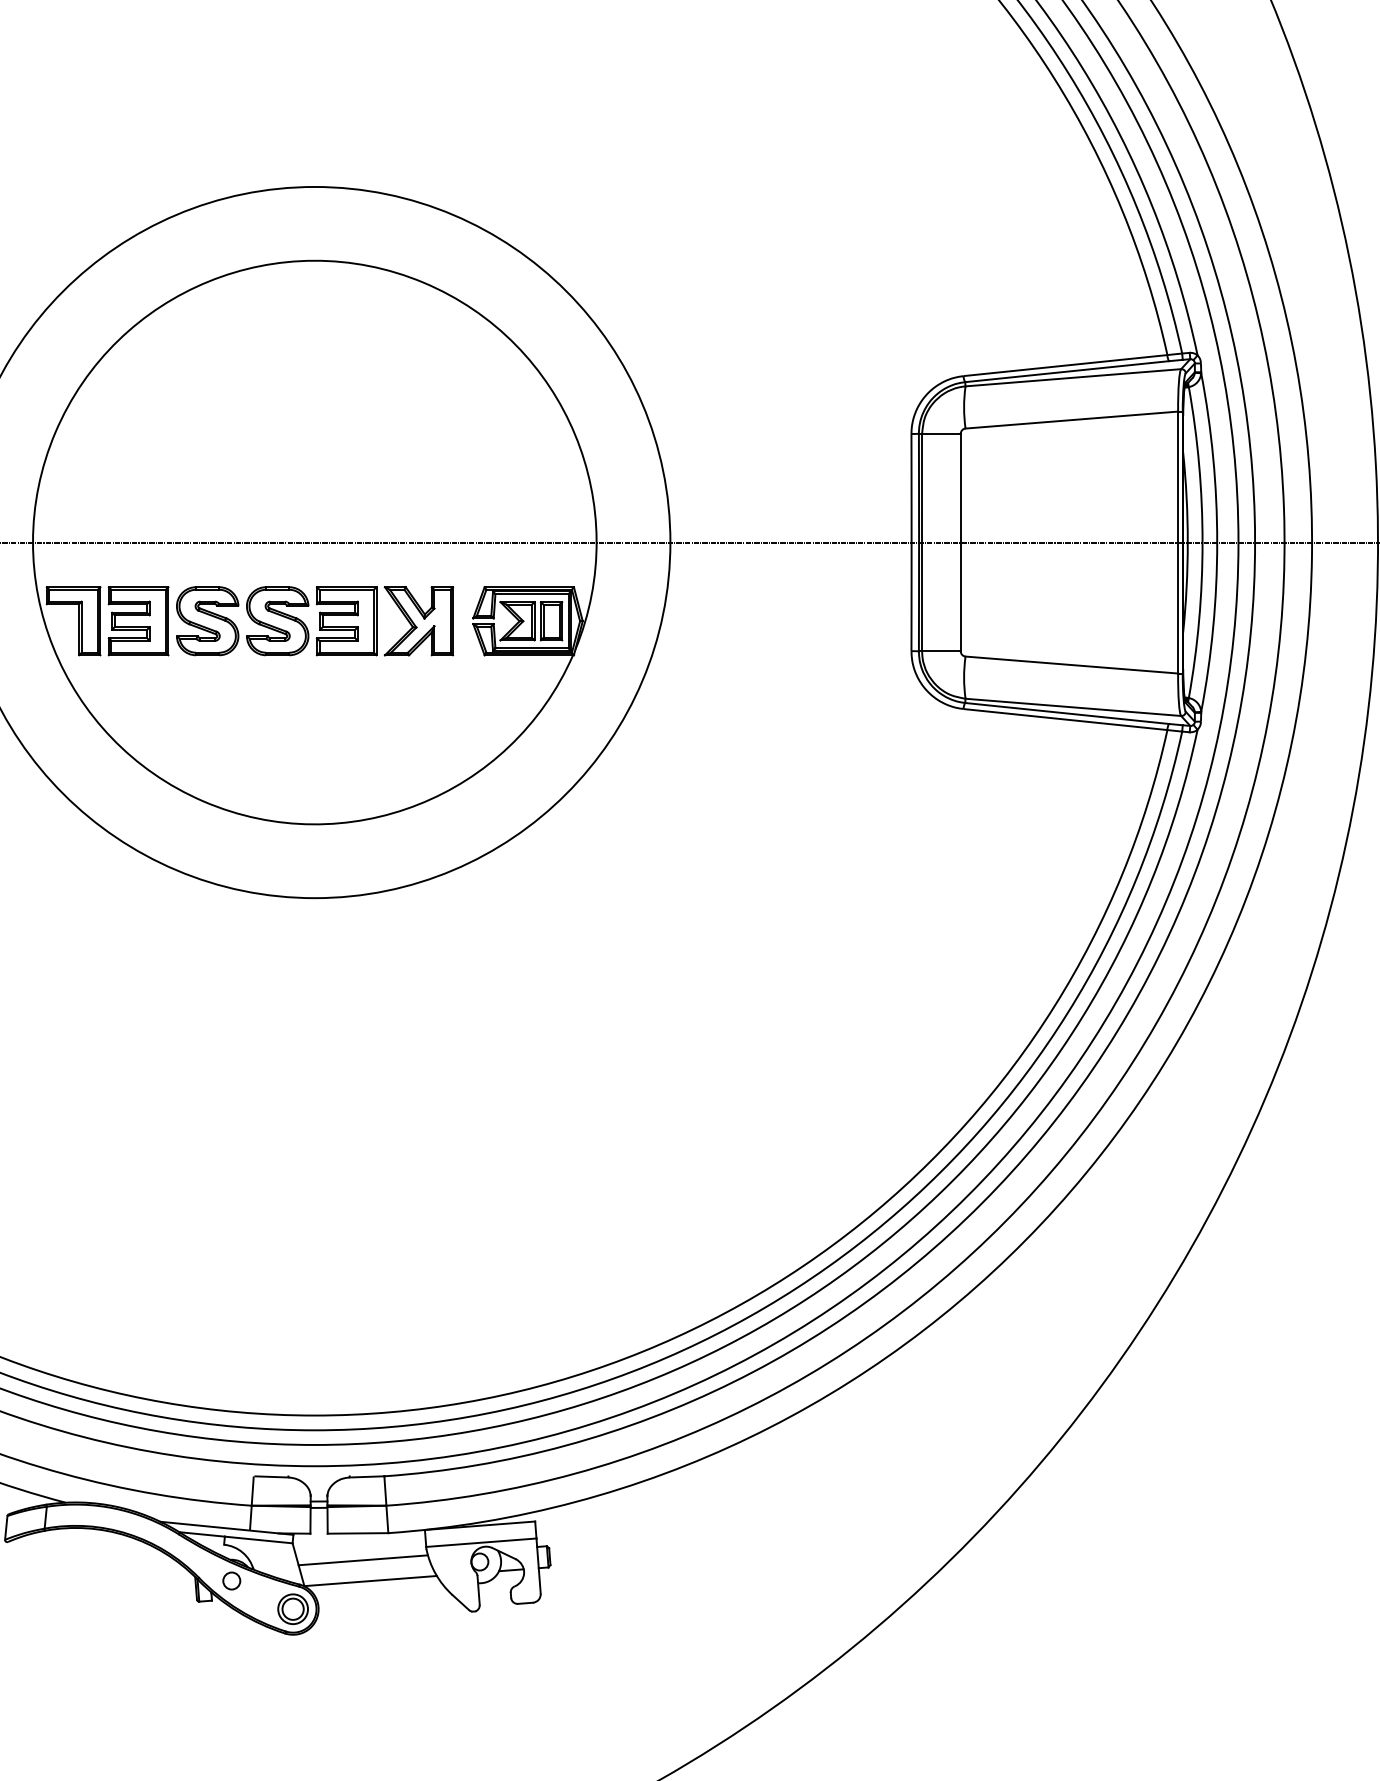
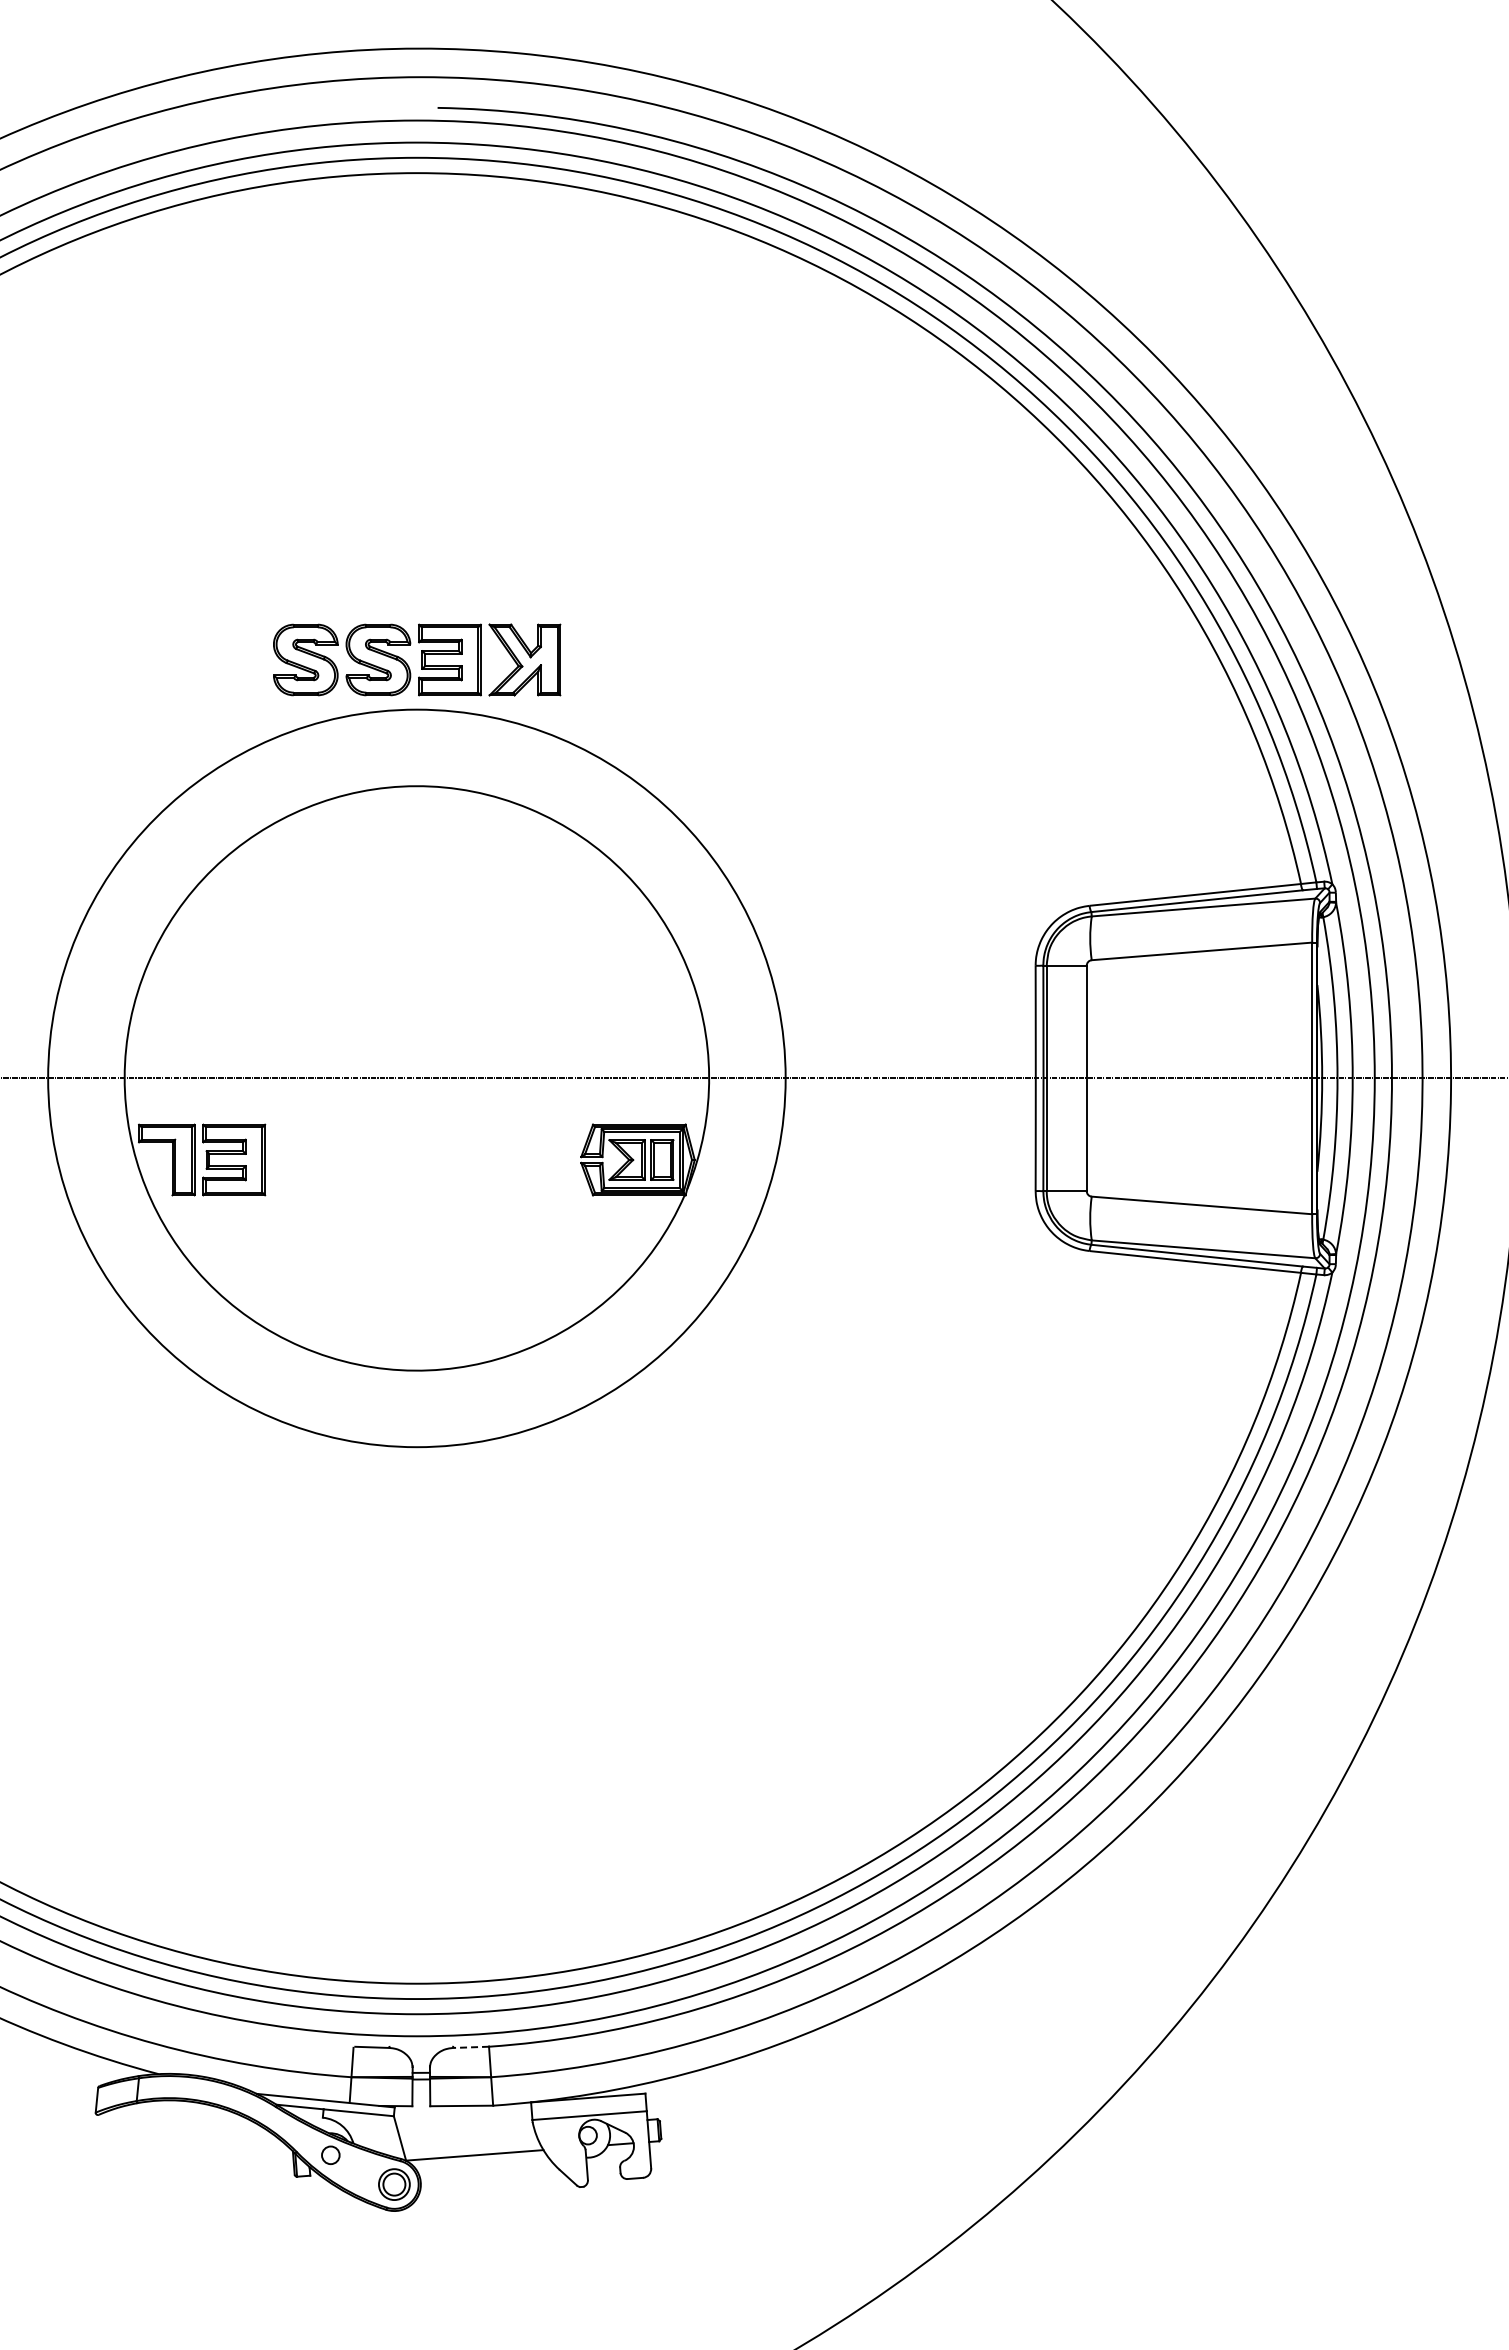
part: (315, 620) -> (417, 659), moved
line: (366, 1477) -> (470, 2047), solid -> dashed
line: (363, 1559) -> (467, 2133), removed

